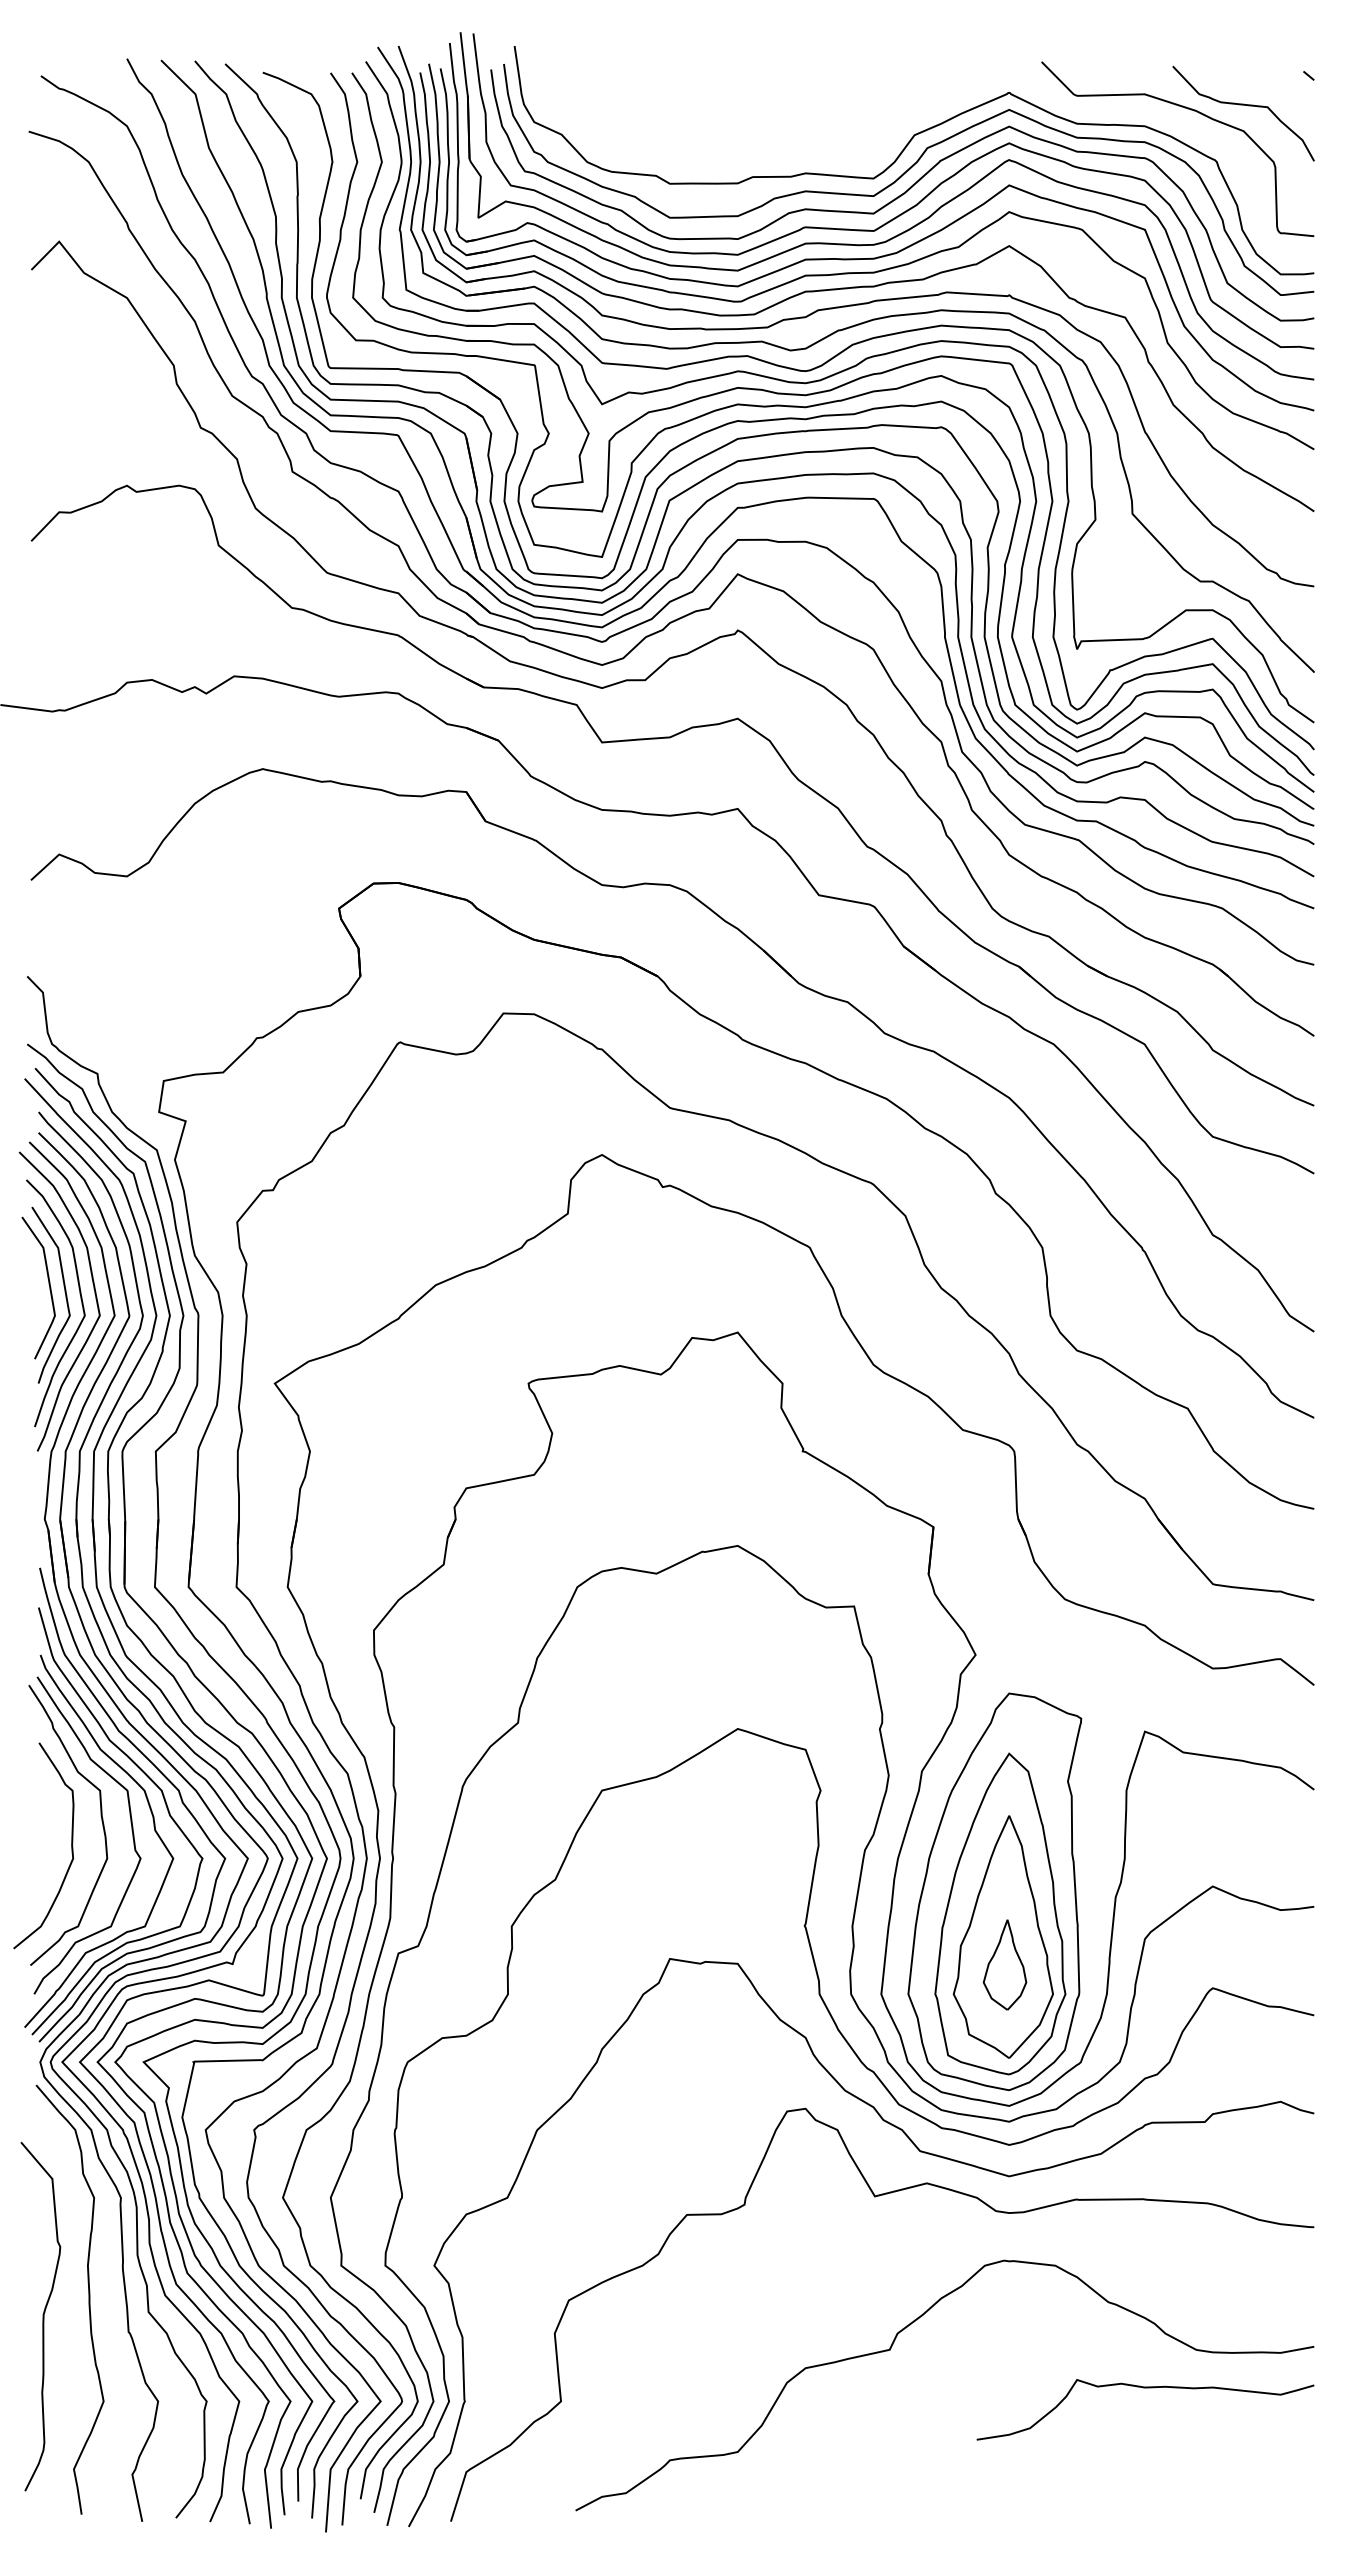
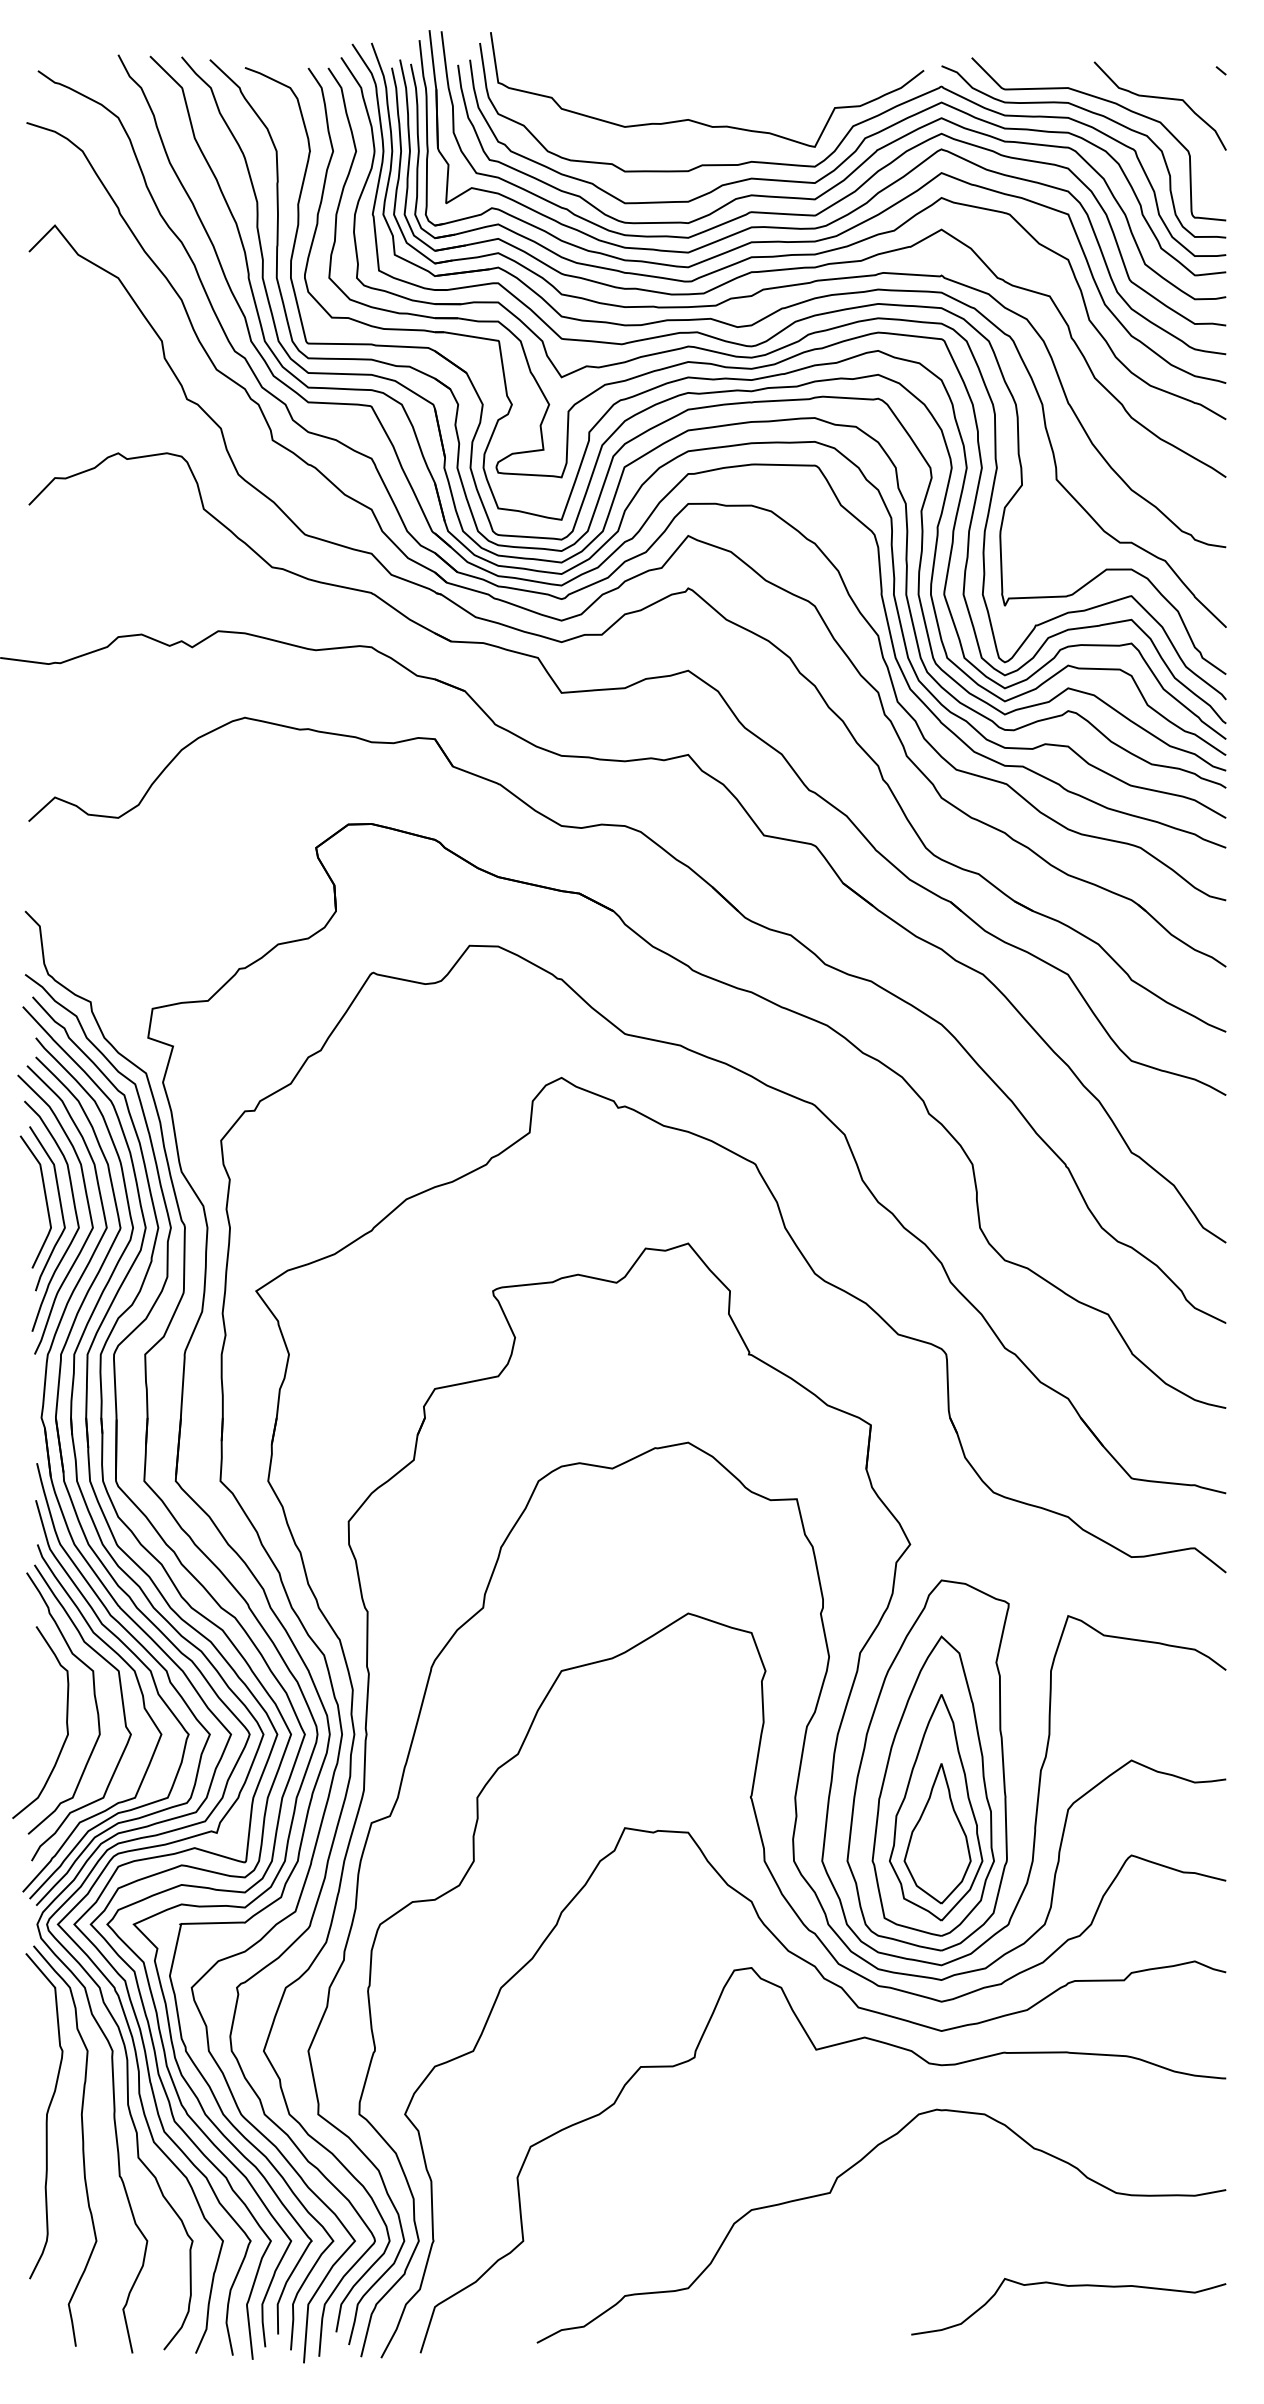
curve: (1173, 122) -> (1094, 114), added
curve: (749, 130) -> (699, 121), added
part: (1004, 1964) -> (937, 1833), size x1.67
curve: (42, 2316) -> (45, 2116), moved
curve: (1145, 2388) -> (1068, 2286), moved

